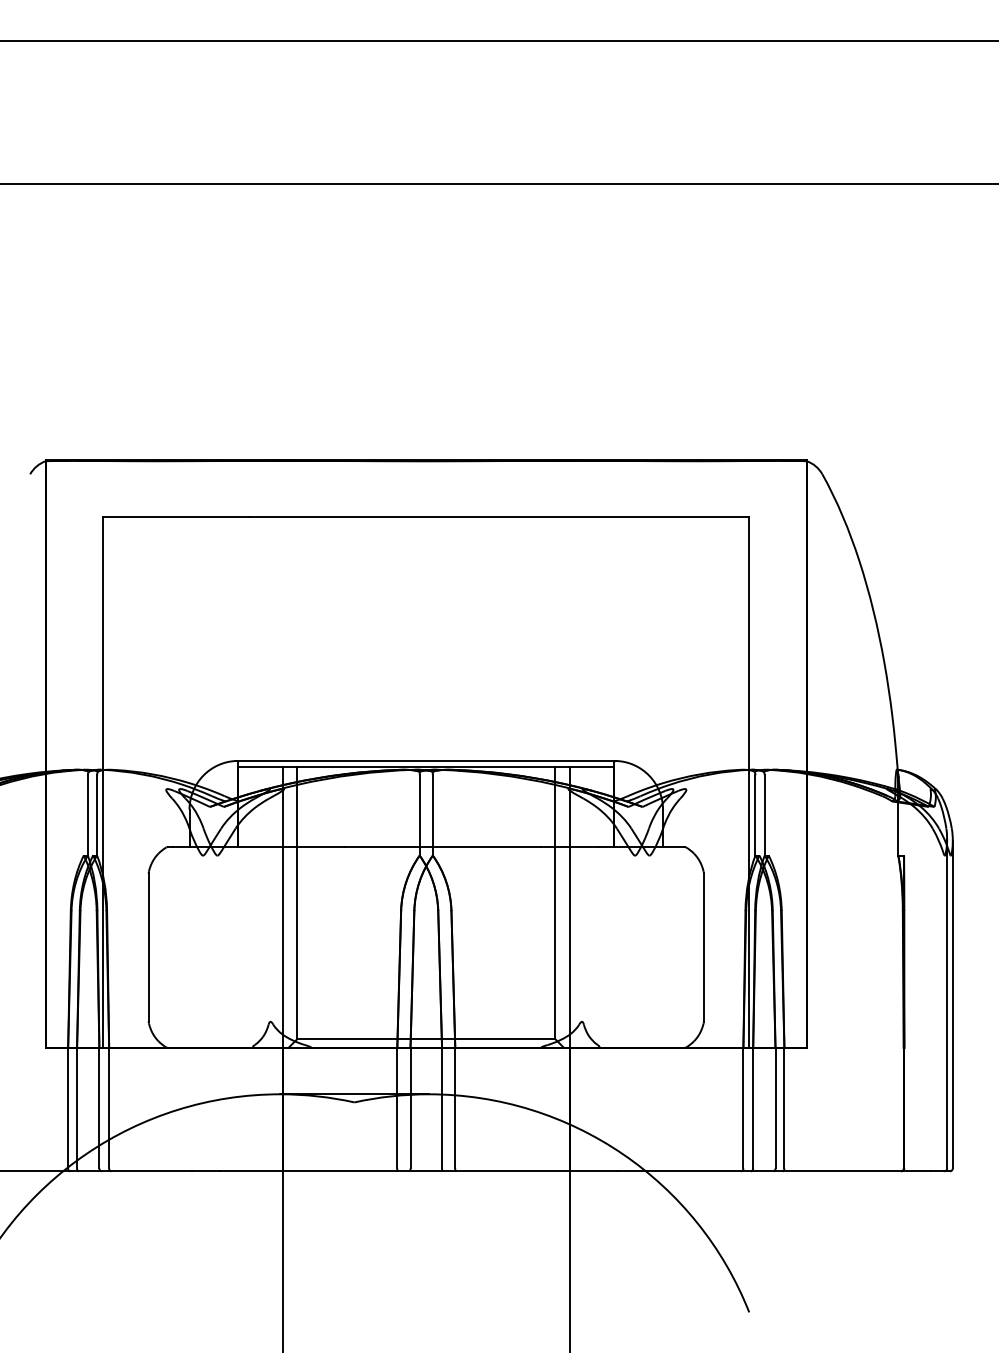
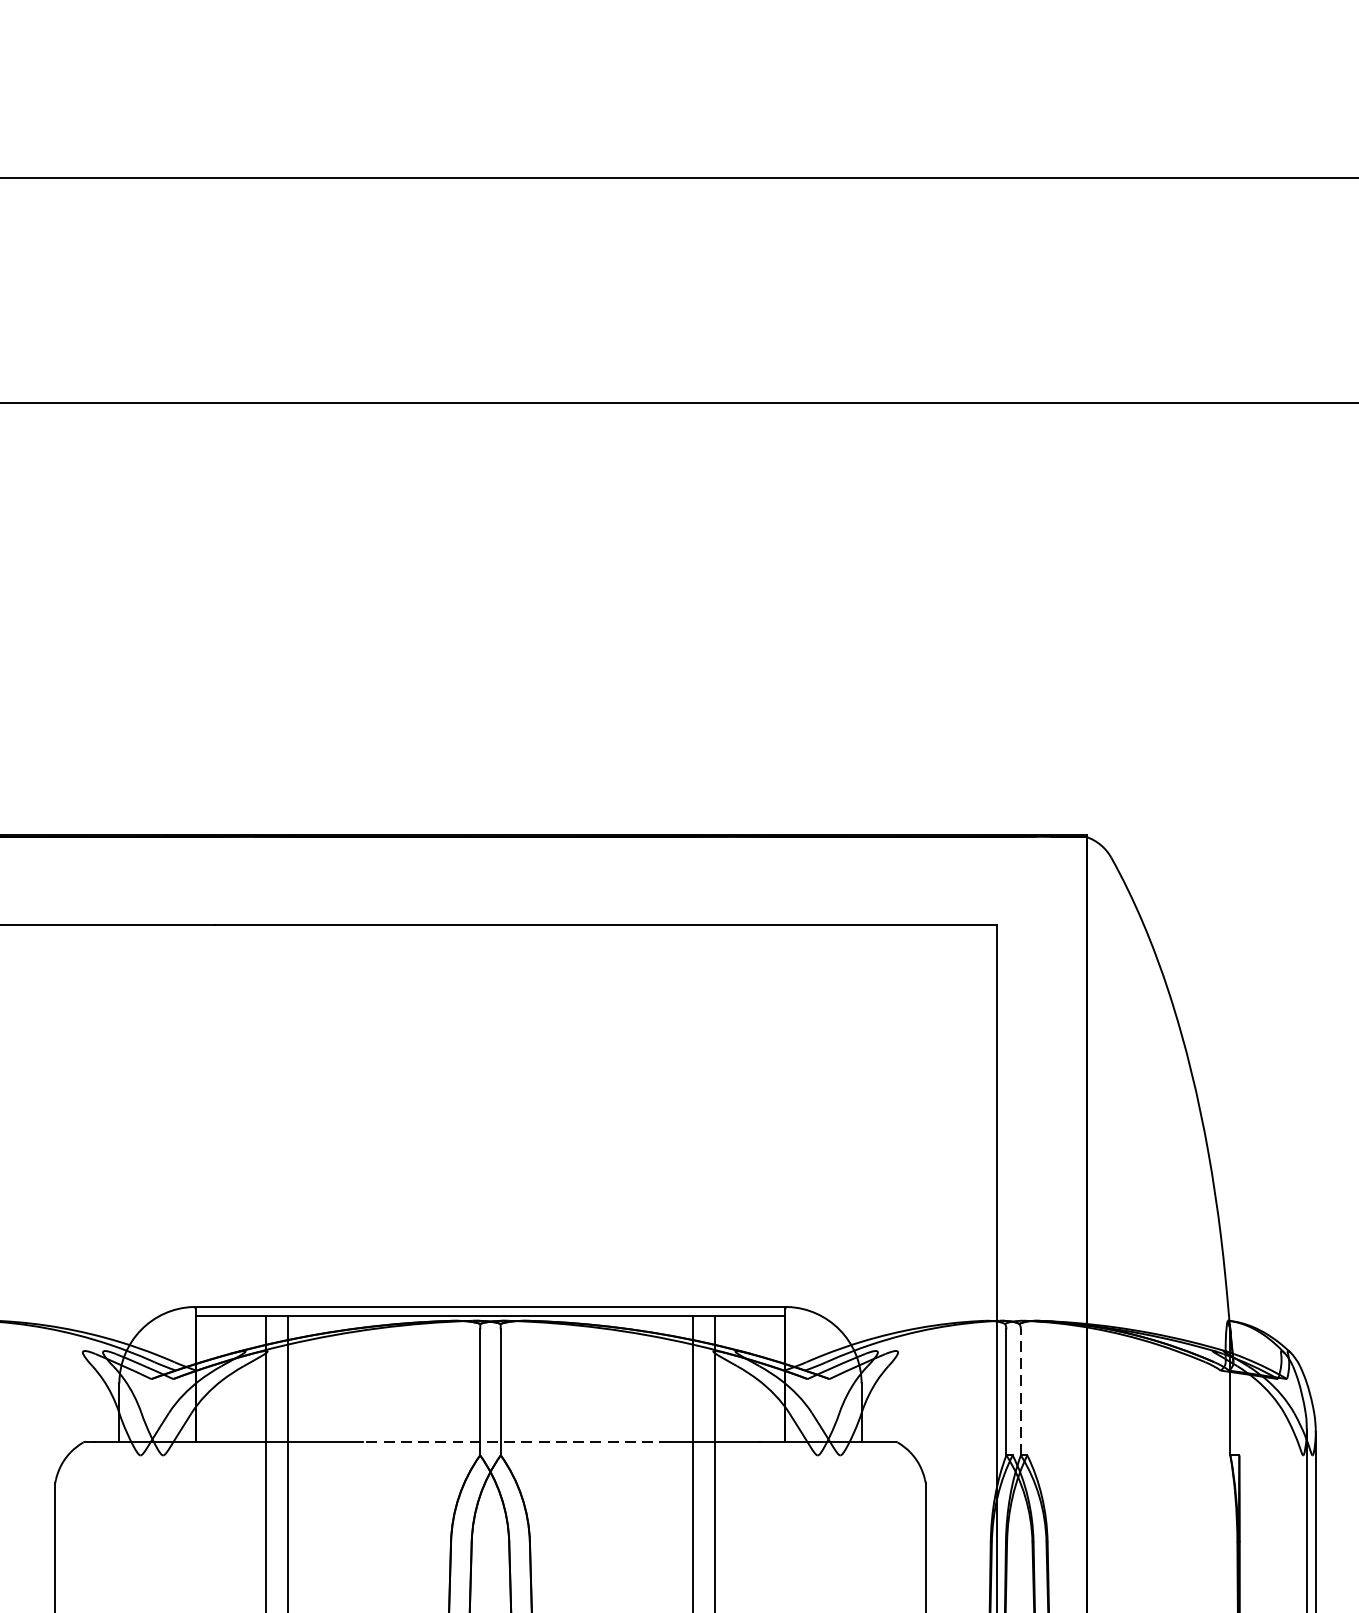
line: (764, 814) -> (1020, 1390), solid -> dashed
line: (442, 847) -> (515, 1442), solid -> dashed

